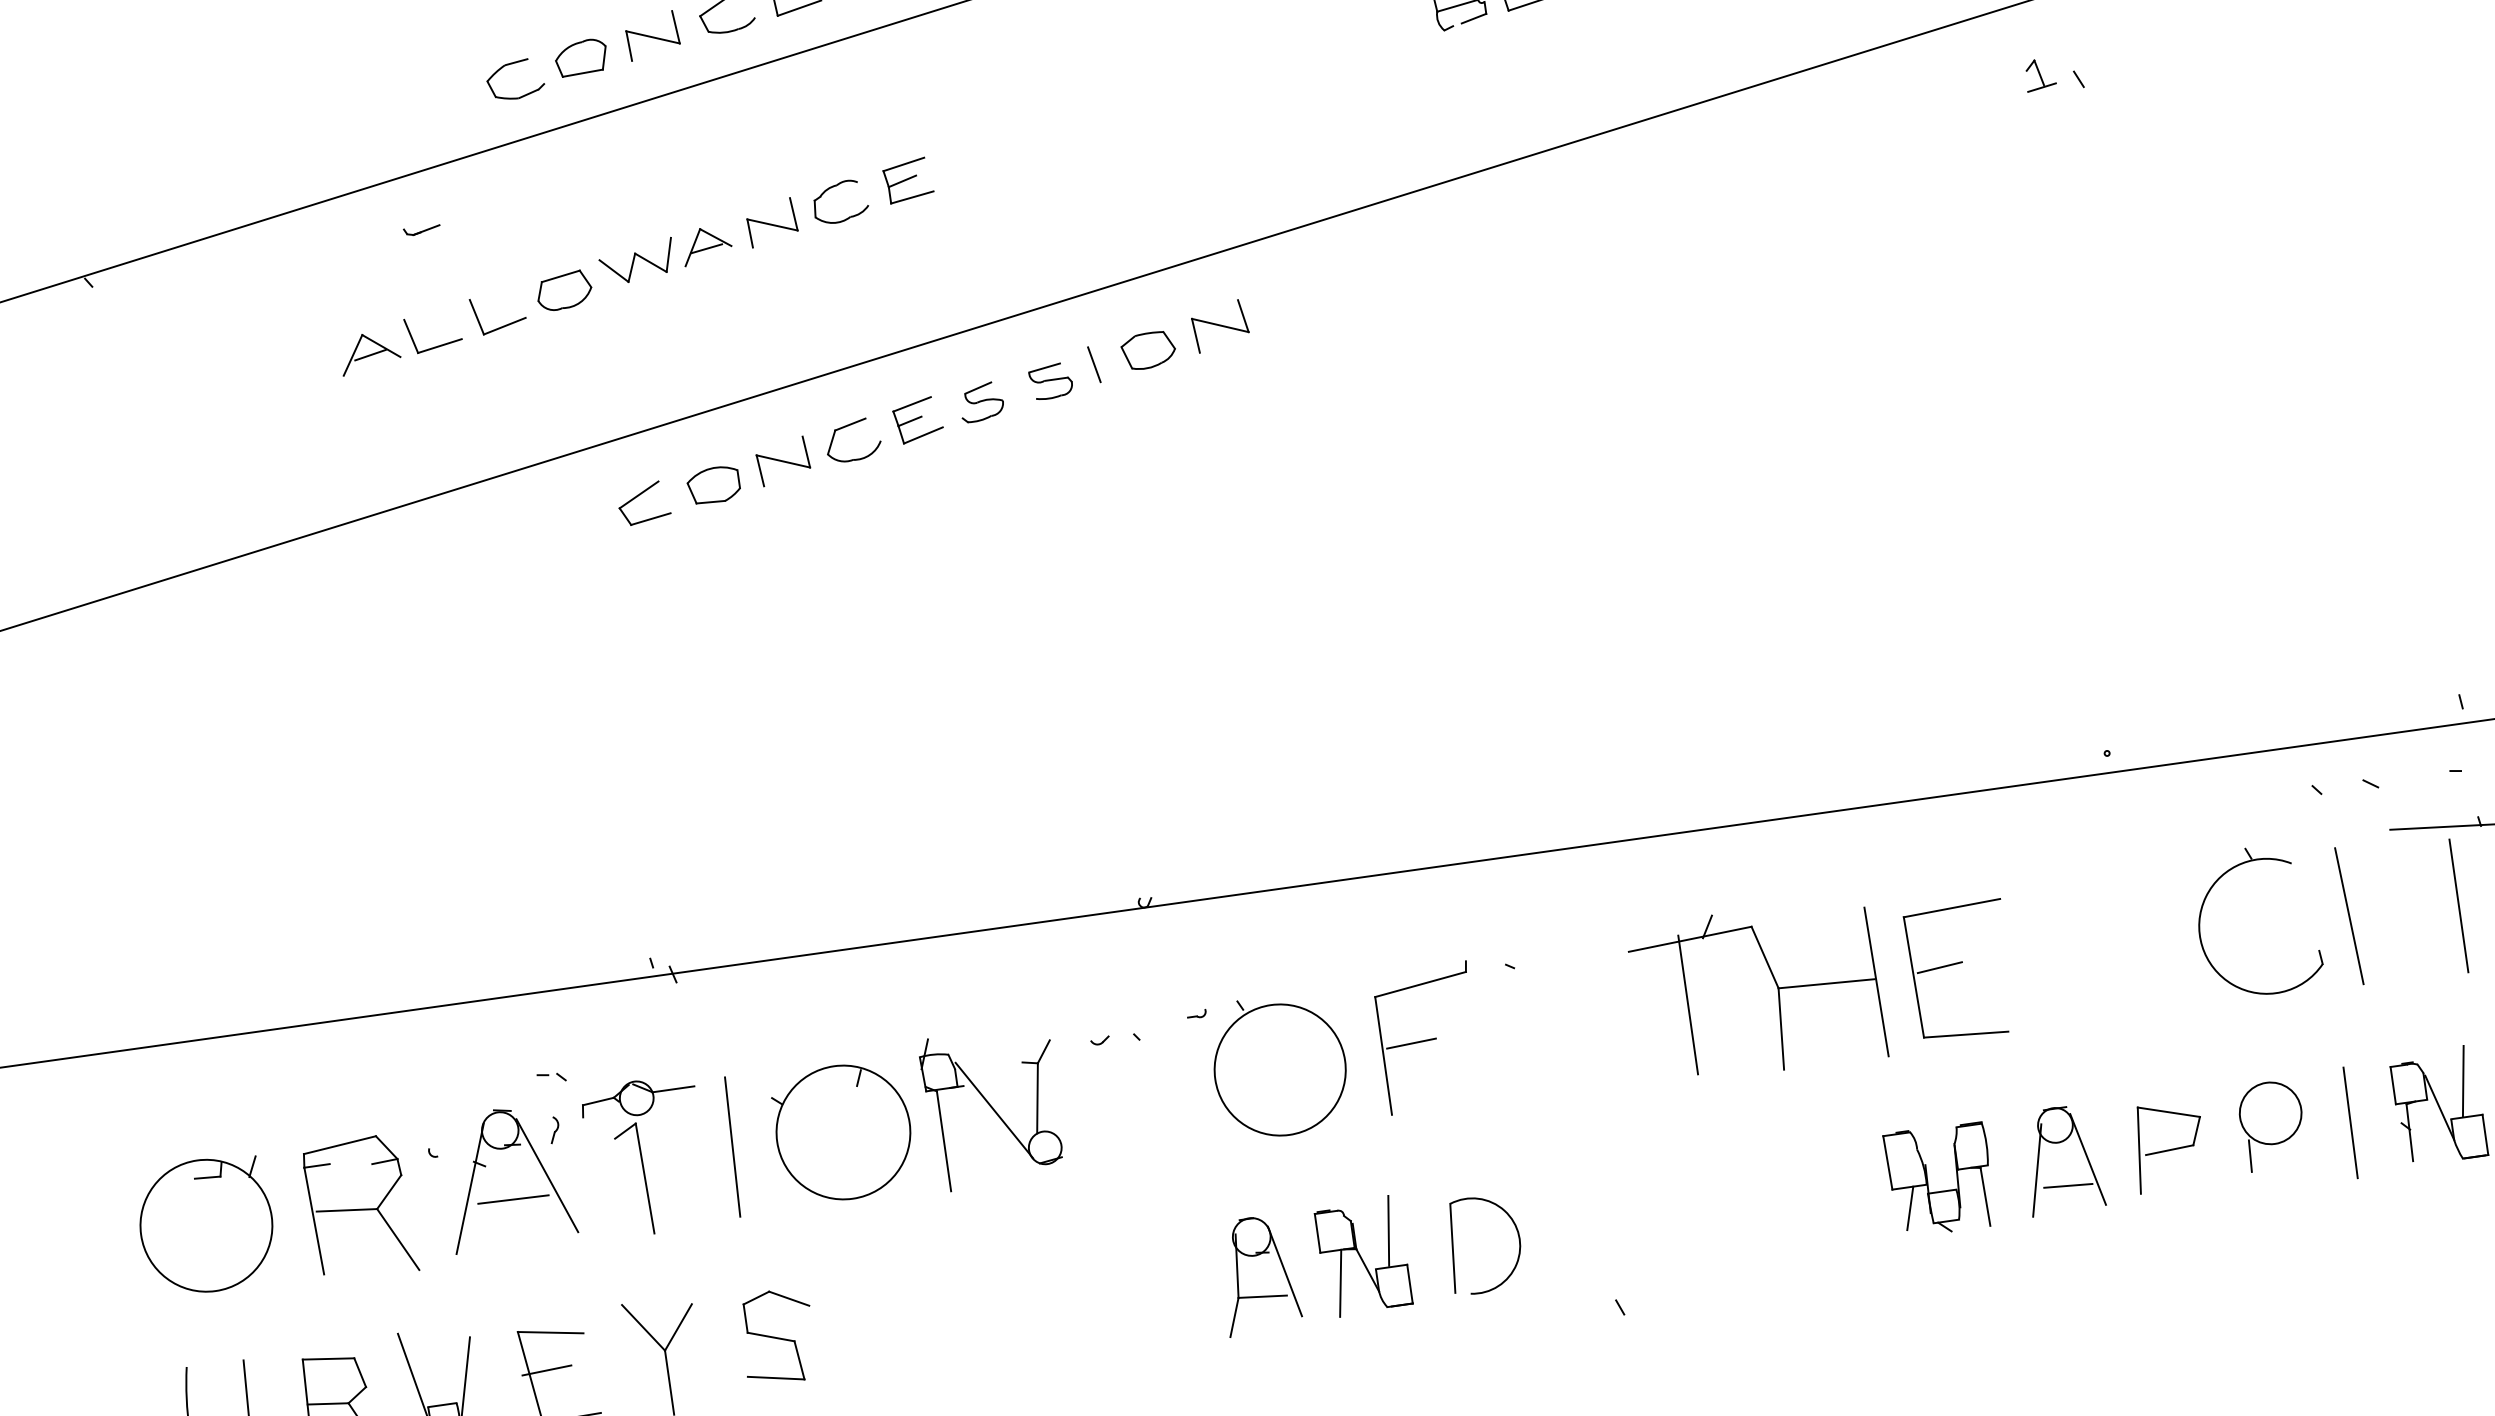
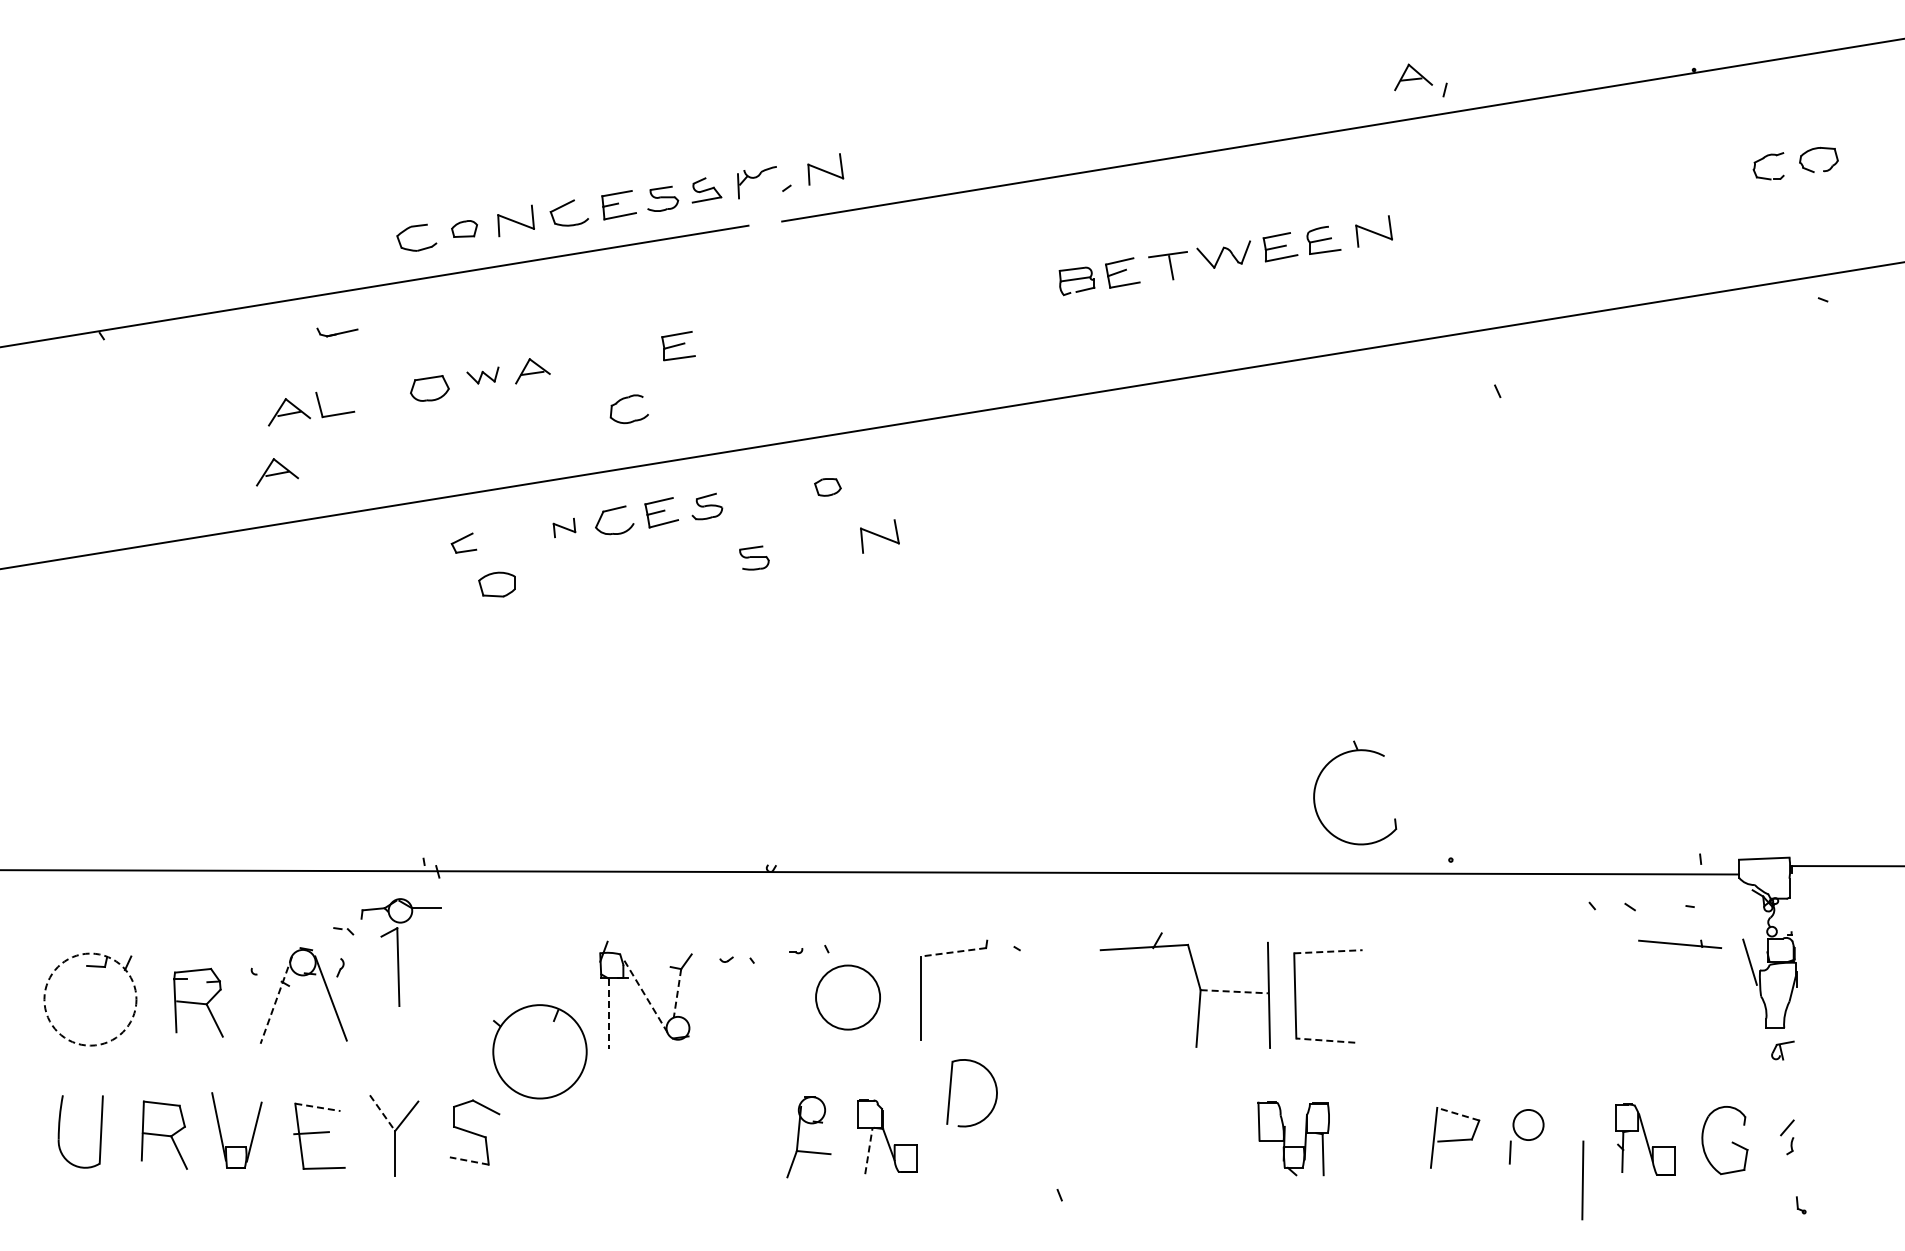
part: (581, 56) -> (464, 228), size x0.7
part: (2040, 73) -> (1471, 383), removed
part: (831, 189) -> (624, 399), moved
part: (772, 222) -> (580, 361), removed
part: (422, 230) -> (337, 332), size x1.6
part: (636, 261) -> (482, 375), size x0.6
part: (500, 325) -> (382, 406), removed
part: (1219, 326) -> (879, 536), moved
part: (1148, 350) -> (827, 487), size x0.7
line: (1093, 364) -> (788, 491), removed
part: (1051, 380) -> (754, 557), moved
part: (365, 440) -> (277, 472), added
part: (783, 460) -> (564, 527), size x0.6
part: (712, 485) -> (496, 584), moved
part: (643, 502) -> (463, 542), size x0.7
part: (2210, 892) -> (1325, 768), moved
line: (2459, 904) -> (1679, 999), removed
line: (1952, 907) -> (1328, 951), solid -> dashed
line: (2349, 916) -> (1602, 996), removed
line: (1938, 967) -> (1313, 991), removed
line: (1826, 983) -> (1234, 991), solid -> dashed
line: (1420, 984) -> (953, 952), solid -> dashed
line: (1688, 1004) -> (1136, 992), removed
line: (1965, 1034) -> (1325, 1040), solid -> dashed
line: (1411, 1043) -> (941, 992), removed
circle: (1279, 1070) -> (847, 997), size x0.7
line: (2462, 1080) -> (1664, 1121), removed
line: (1037, 1098) -> (677, 993), solid -> dashed
line: (994, 1110) -> (646, 997), solid -> dashed
line: (2169, 1112) -> (1458, 1114), solid -> dashed
circle: (2270, 1112) -> (1528, 1124), size x0.7
line: (2350, 1123) -> (1582, 1180), moved
part: (842, 1132) -> (539, 1051), moved
line: (943, 1142) -> (608, 1014), solid -> dashed
part: (2059, 1144) -> (1379, 1125), removed
line: (731, 1146) -> (461, 996), removed
part: (645, 1157) -> (400, 952), moved
line: (470, 1189) -> (276, 1000), solid -> dashed
line: (513, 1199) -> (305, 1011), removed
line: (1909, 1207) -> (1269, 1154), removed
part: (360, 1208) -> (198, 1002), size x0.7
circle: (206, 1225) -> (90, 999), solid -> dashed
line: (1389, 1230) -> (907, 1119), removed
part: (1454, 1243) -> (951, 1089), moved
line: (1284, 1270) -> (831, 1136), removed
line: (1340, 1282) -> (868, 1150), solid -> dashed
line: (643, 1328) -> (382, 1113), solid -> dashed
line: (550, 1332) -> (317, 1107), solid -> dashed
line: (776, 1378) -> (469, 1161), solid -> dashed

